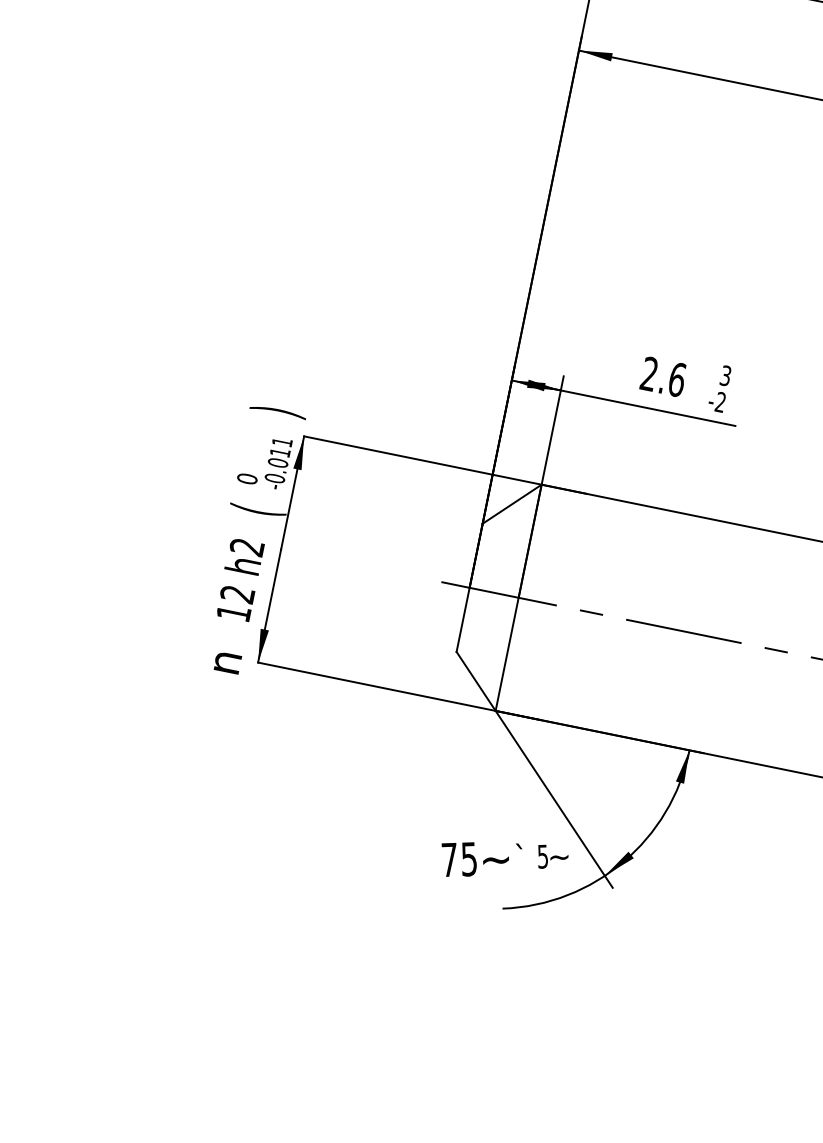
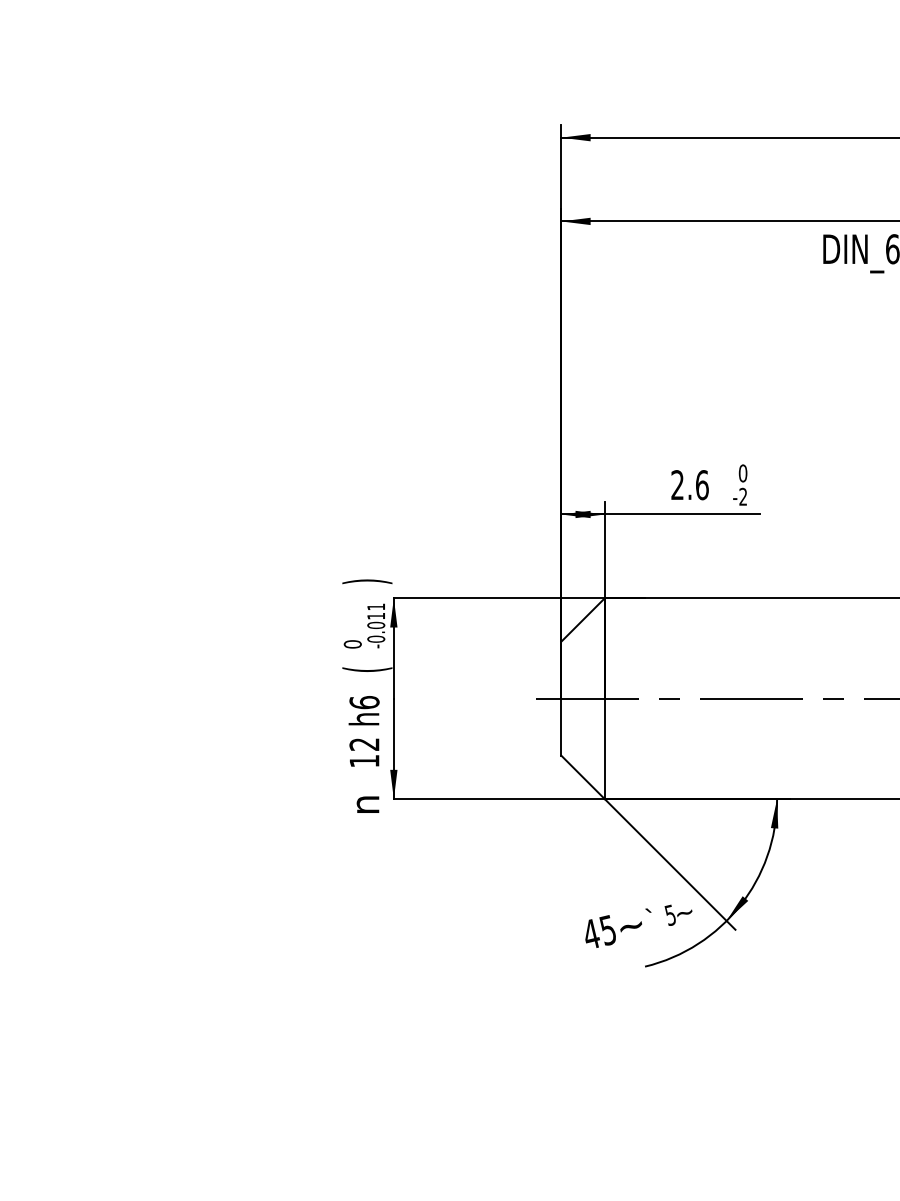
text: (725, 375) -> (742, 473), 3 -> 0
text: (247, 547) -> (364, 702), h2 -> h6
text: (448, 858) -> (590, 933), 75 -> 45

